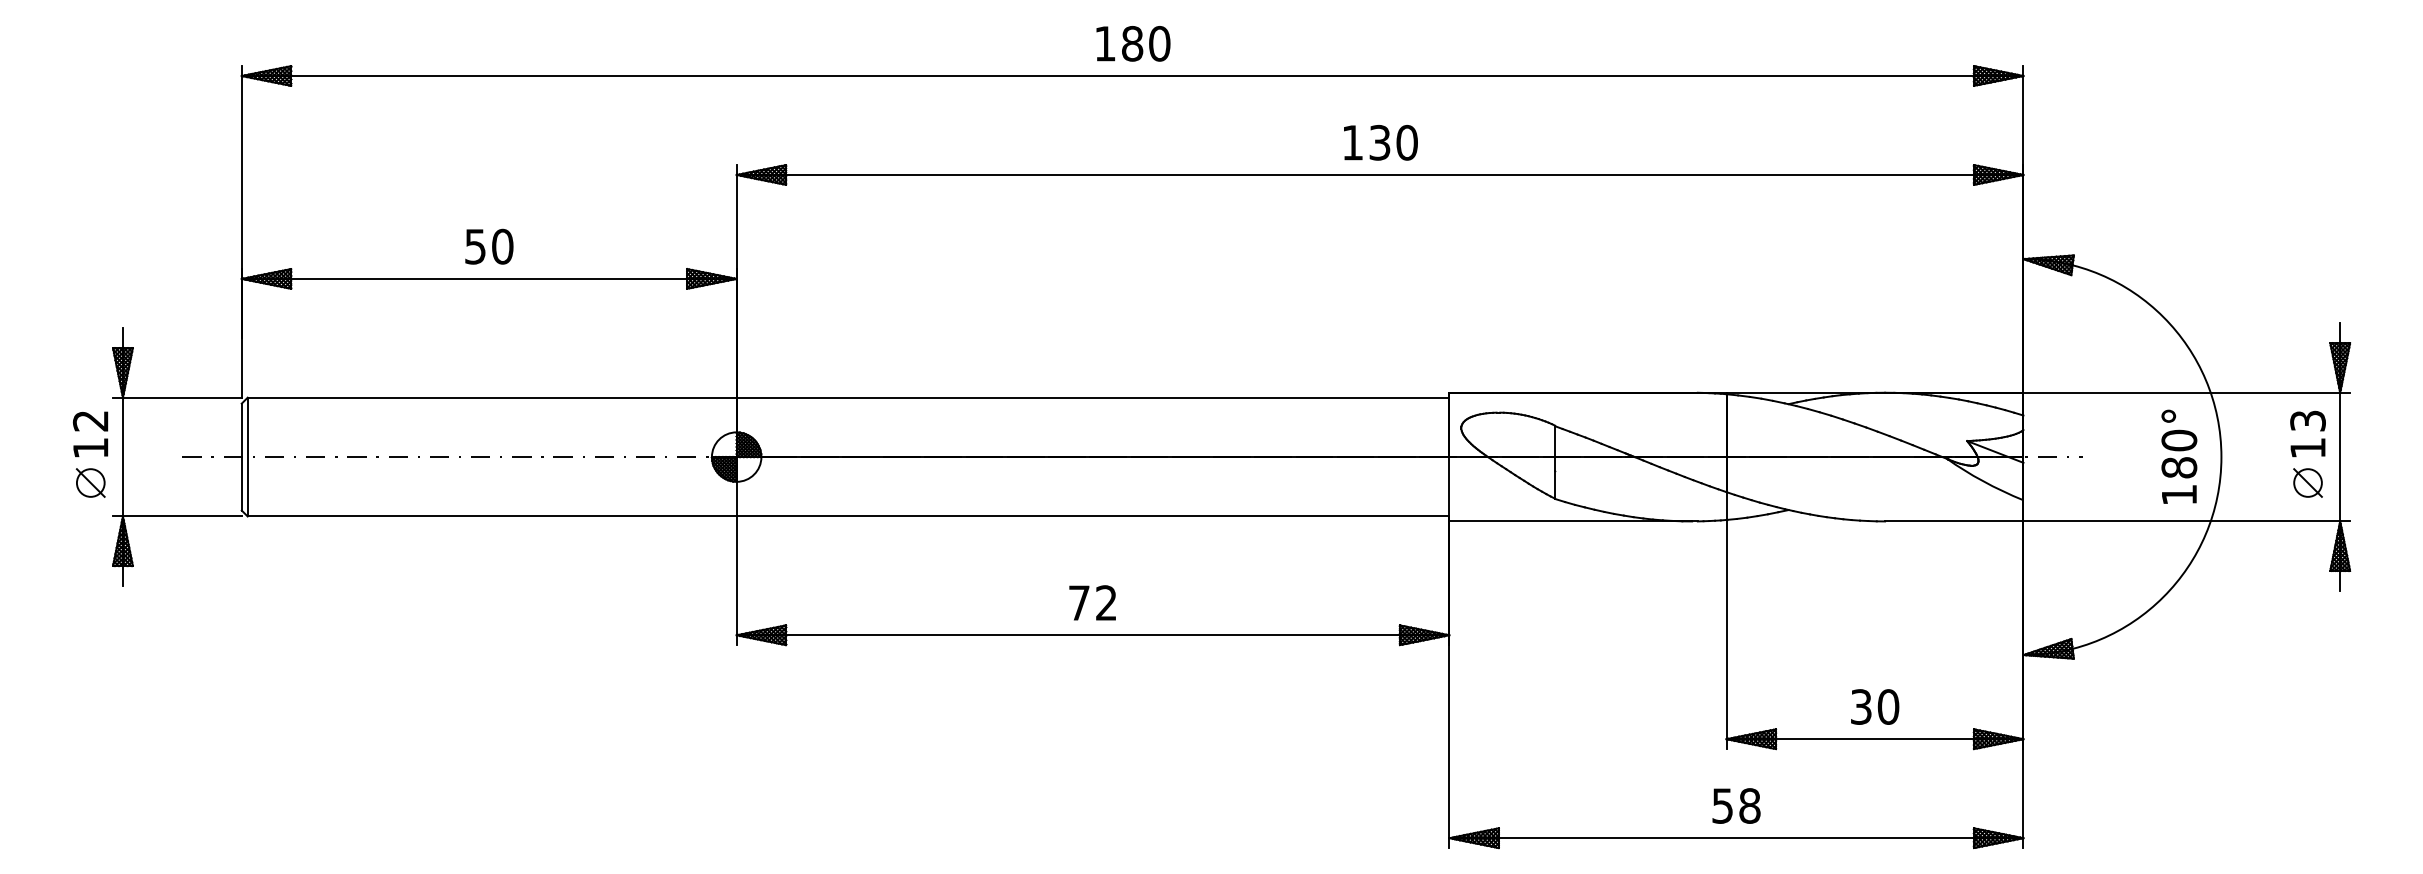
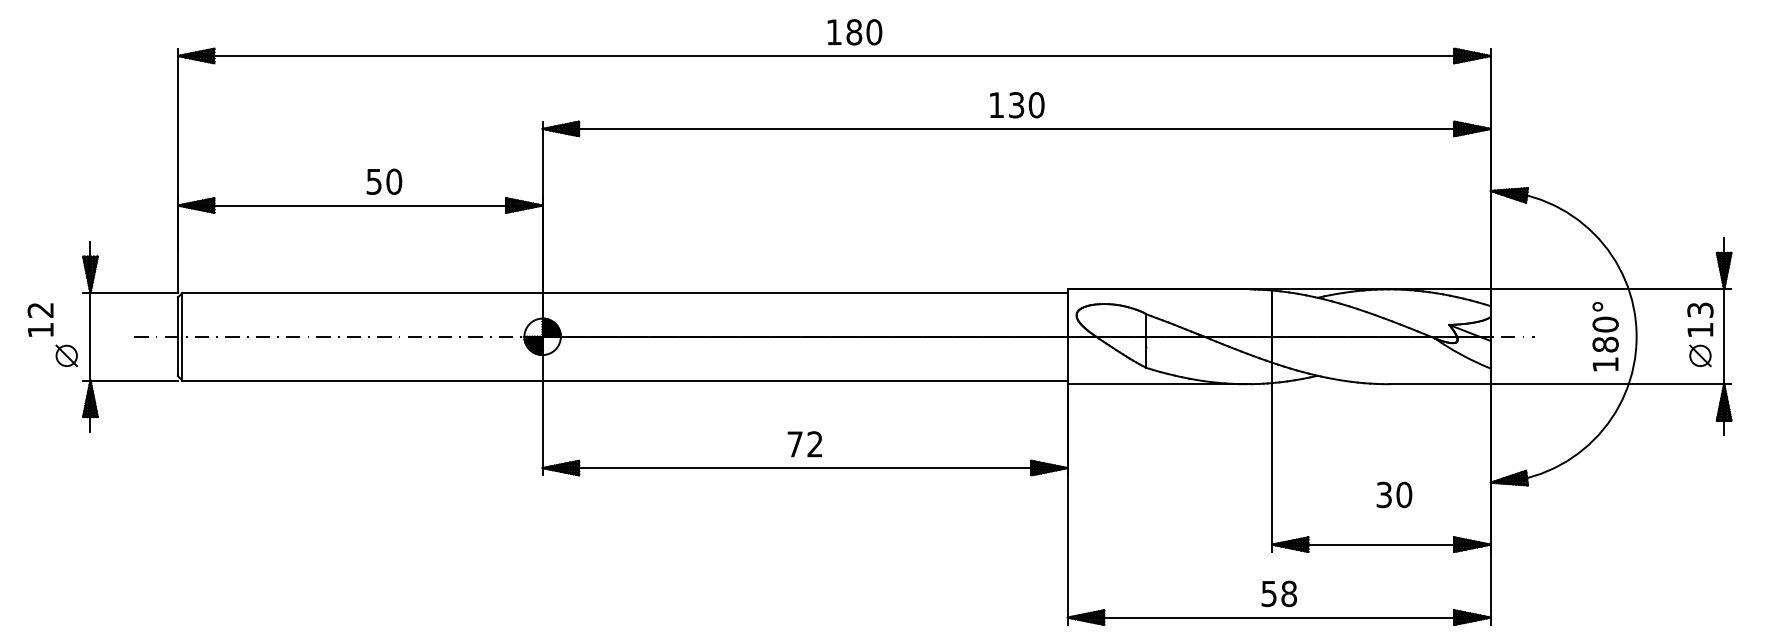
text: (1132, 44) -> (854, 32), moved
text: (489, 246) -> (384, 181), moved
text: (90, 433) -> (40, 319), moved
text: (1875, 706) -> (1394, 494), moved

